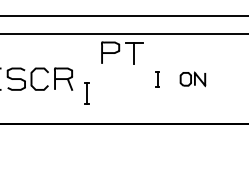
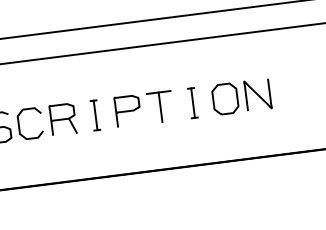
part: (122, 52) -> (144, 108), moved
part: (157, 79) -> (192, 103), size x1.43
part: (192, 79) -> (241, 97), size x1.67
part: (86, 93) -> (94, 115), moved

